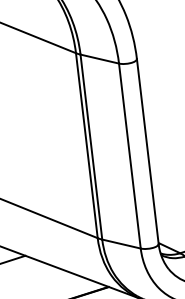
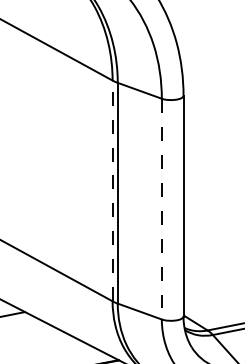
line: (86, 145) -> (112, 190), solid -> dashed
line: (129, 156) -> (161, 209), solid -> dashed

